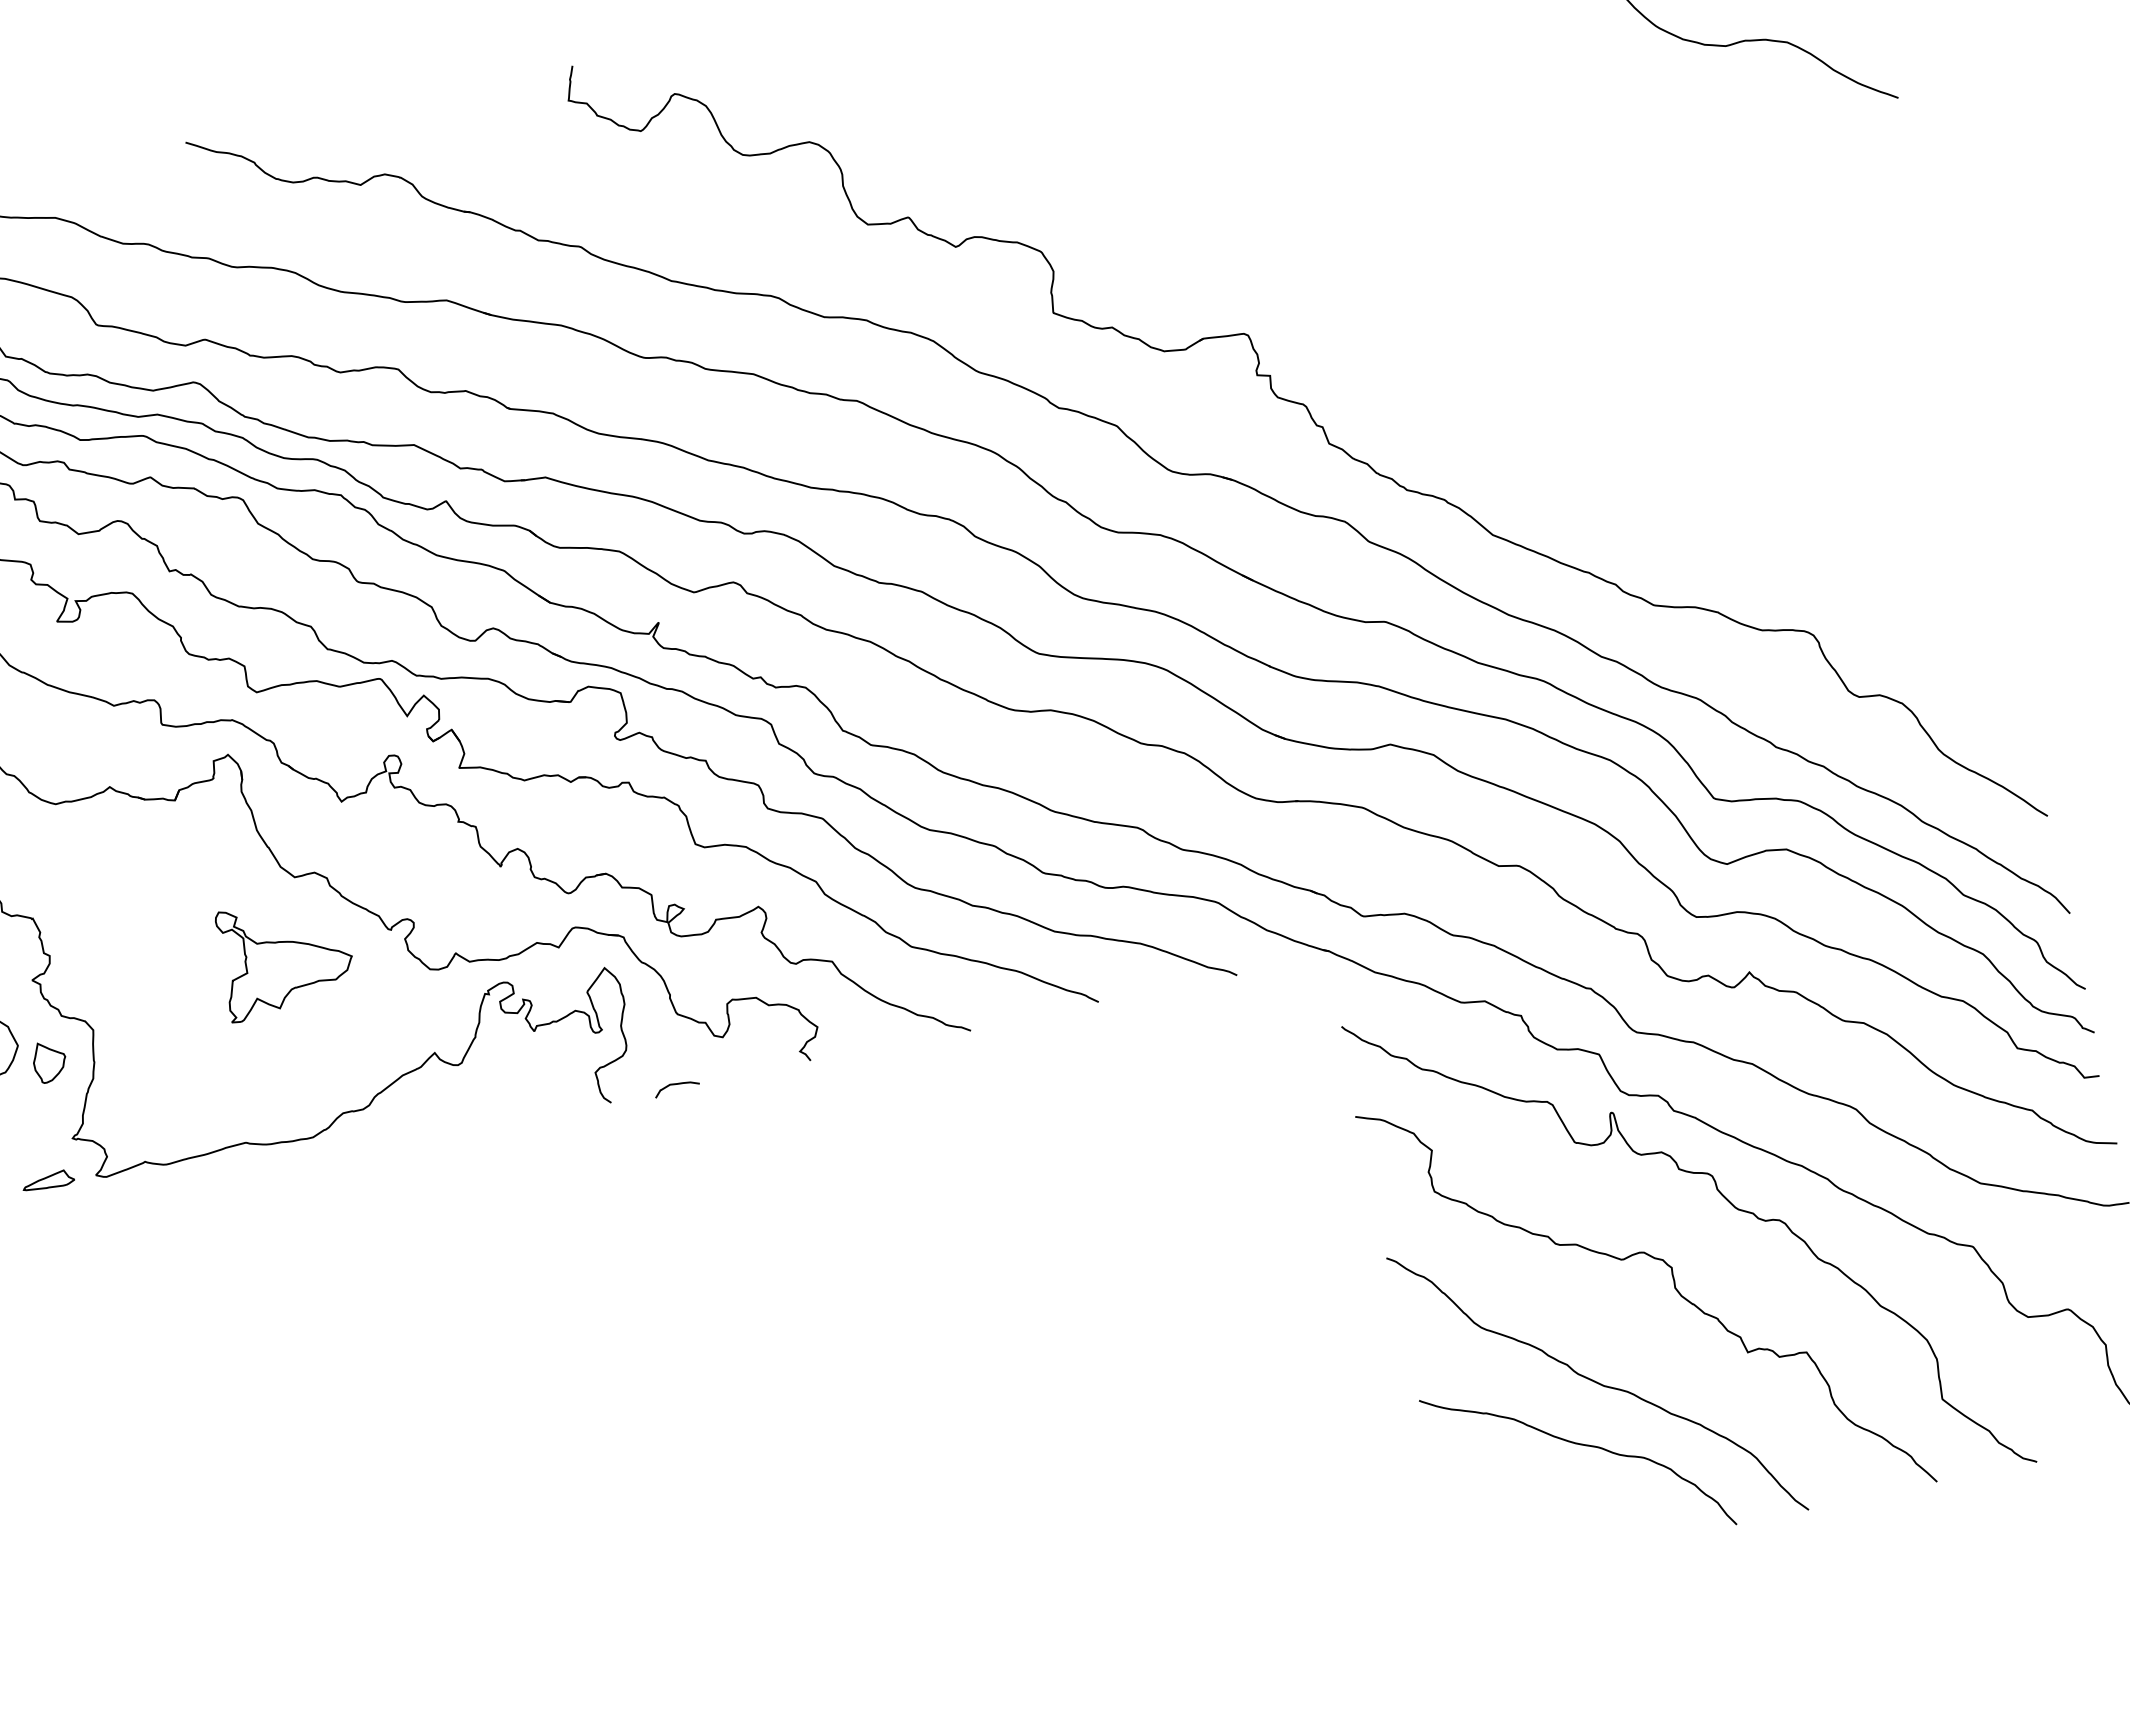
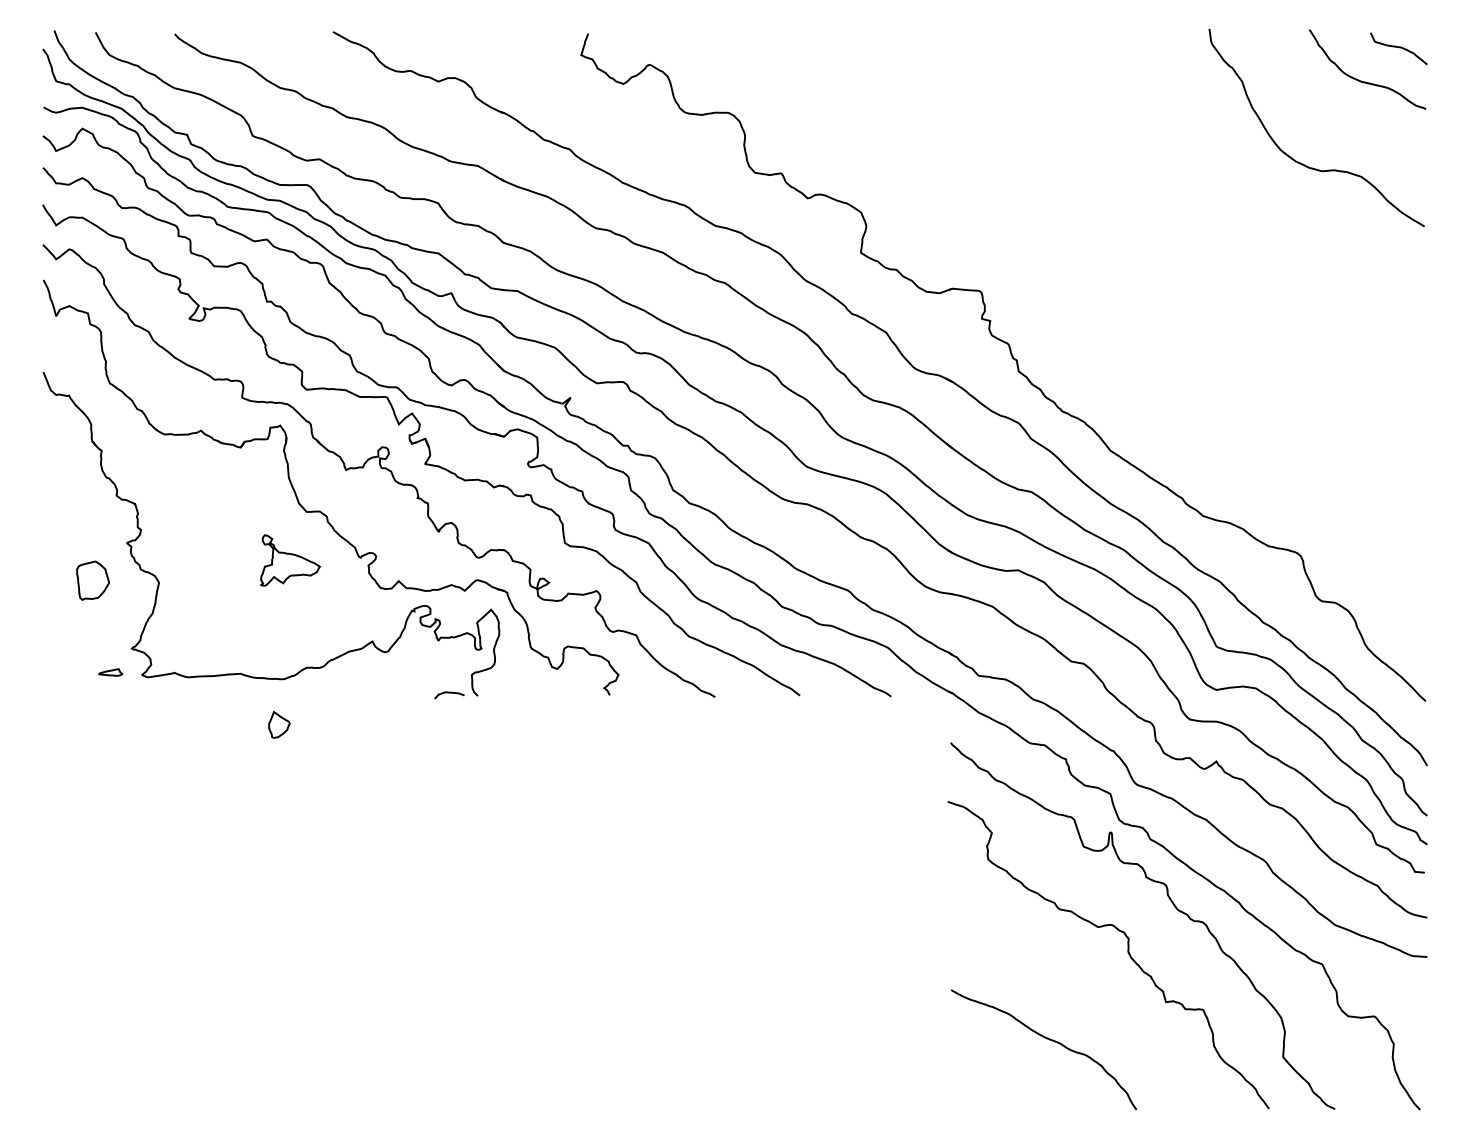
part: (285, 955) -> (290, 560), size x0.7
part: (49, 1060) -> (279, 724), moved
curve: (676, 1085) -> (449, 693), moved
part: (47, 1181) -> (110, 672), size x0.7
curve: (1597, 1383) -> (1066, 1002), removed

